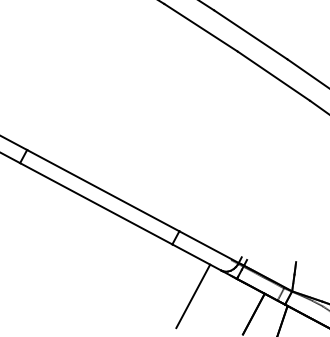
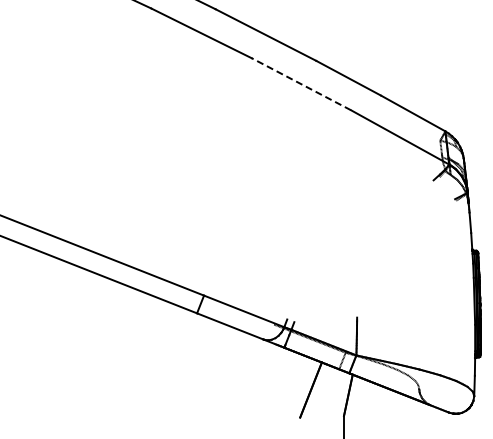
line: (273, 76) -> (300, 84), solid -> dashed
line: (193, 296) -> (231, 376), removed

